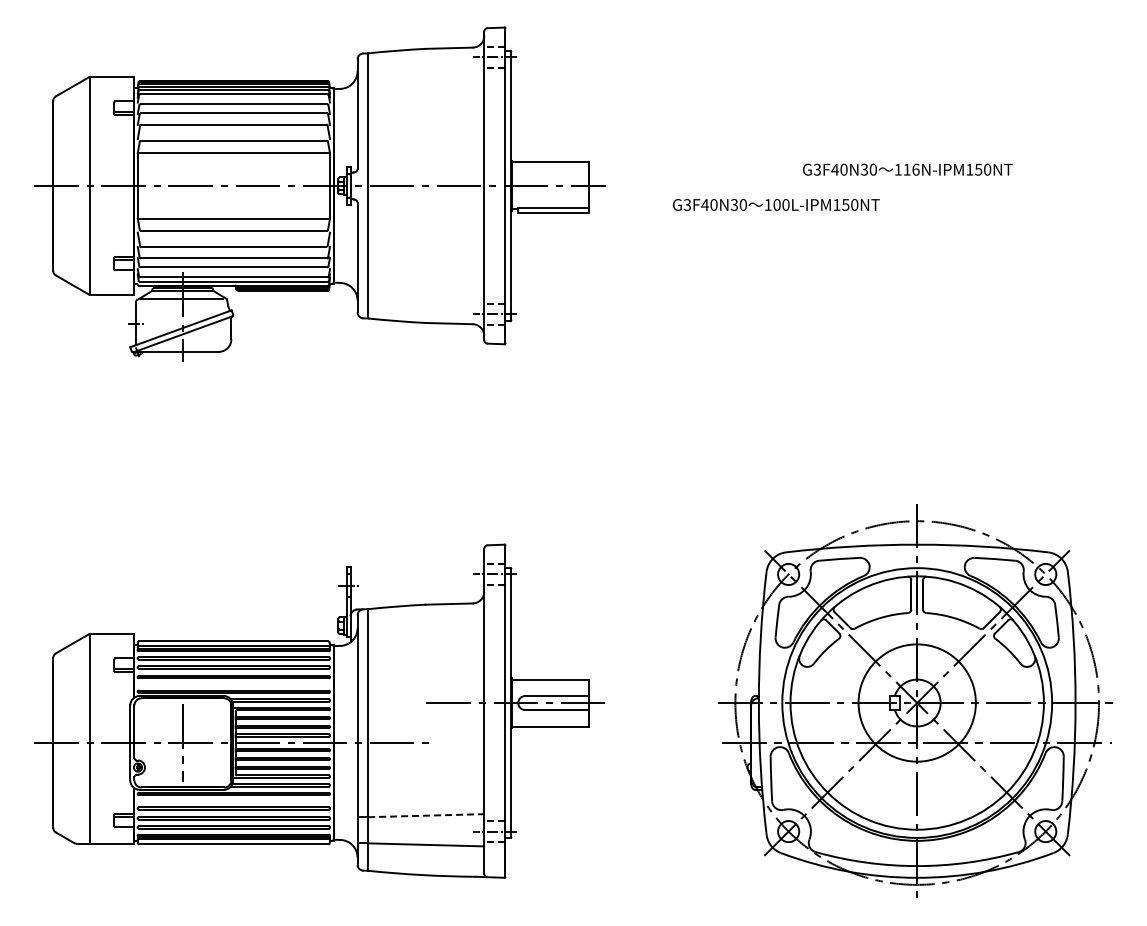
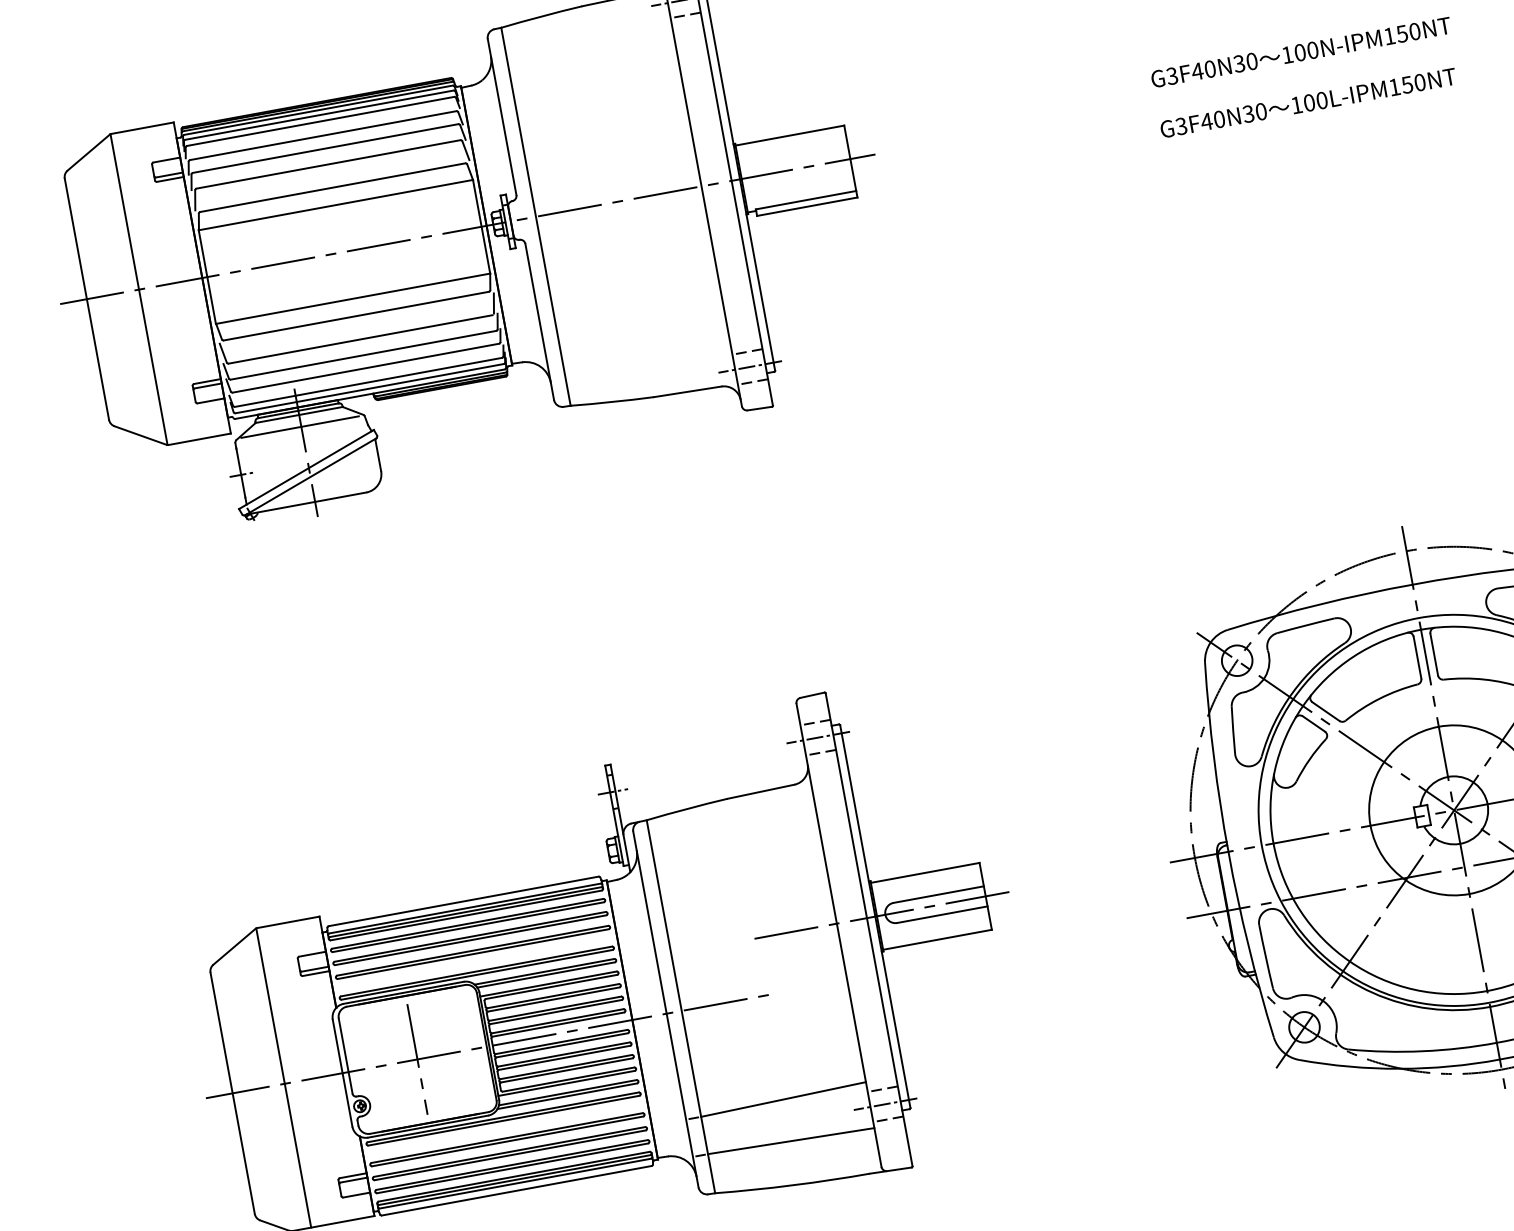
text: (911, 169) -> (1306, 51), 116N-IPM150NT -> 100N-IPM150NT
text: (776, 204) -> (1308, 102), moved
line: (426, 815) -> (783, 1099), dashed -> solid

